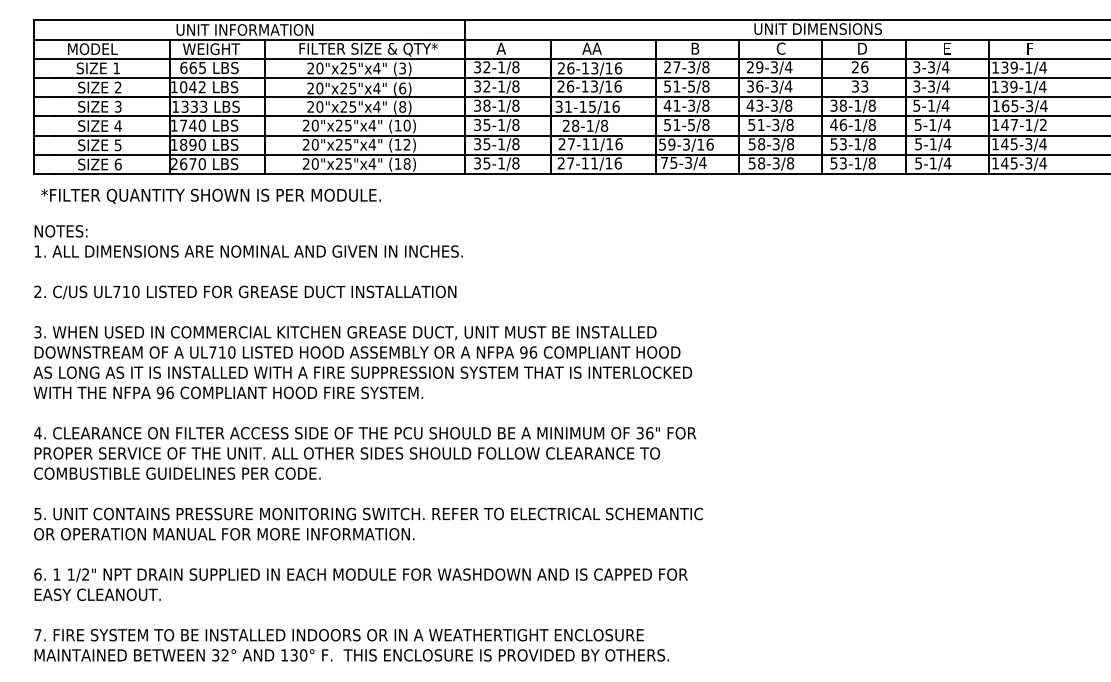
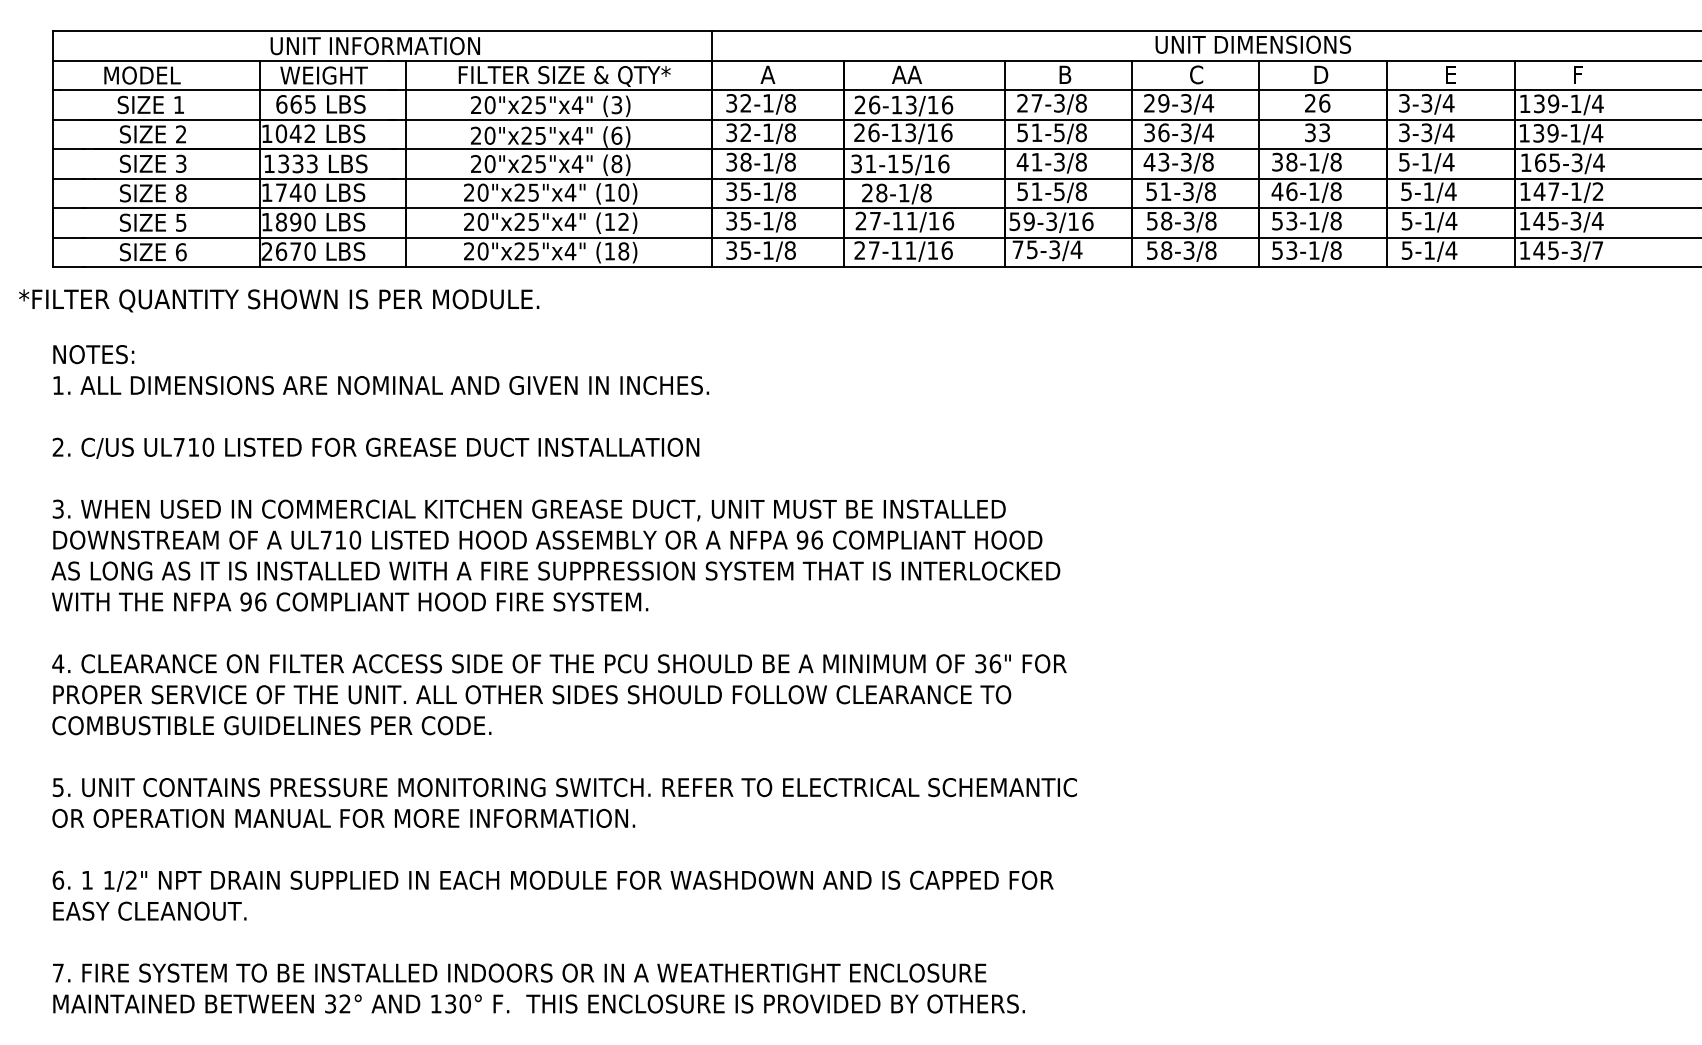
text: (117, 125) -> (180, 192), 4 -> 8
text: (1042, 163) -> (1596, 250), 145-3/4 -> 145-3/7
text: (210, 195) -> (278, 299), moved

